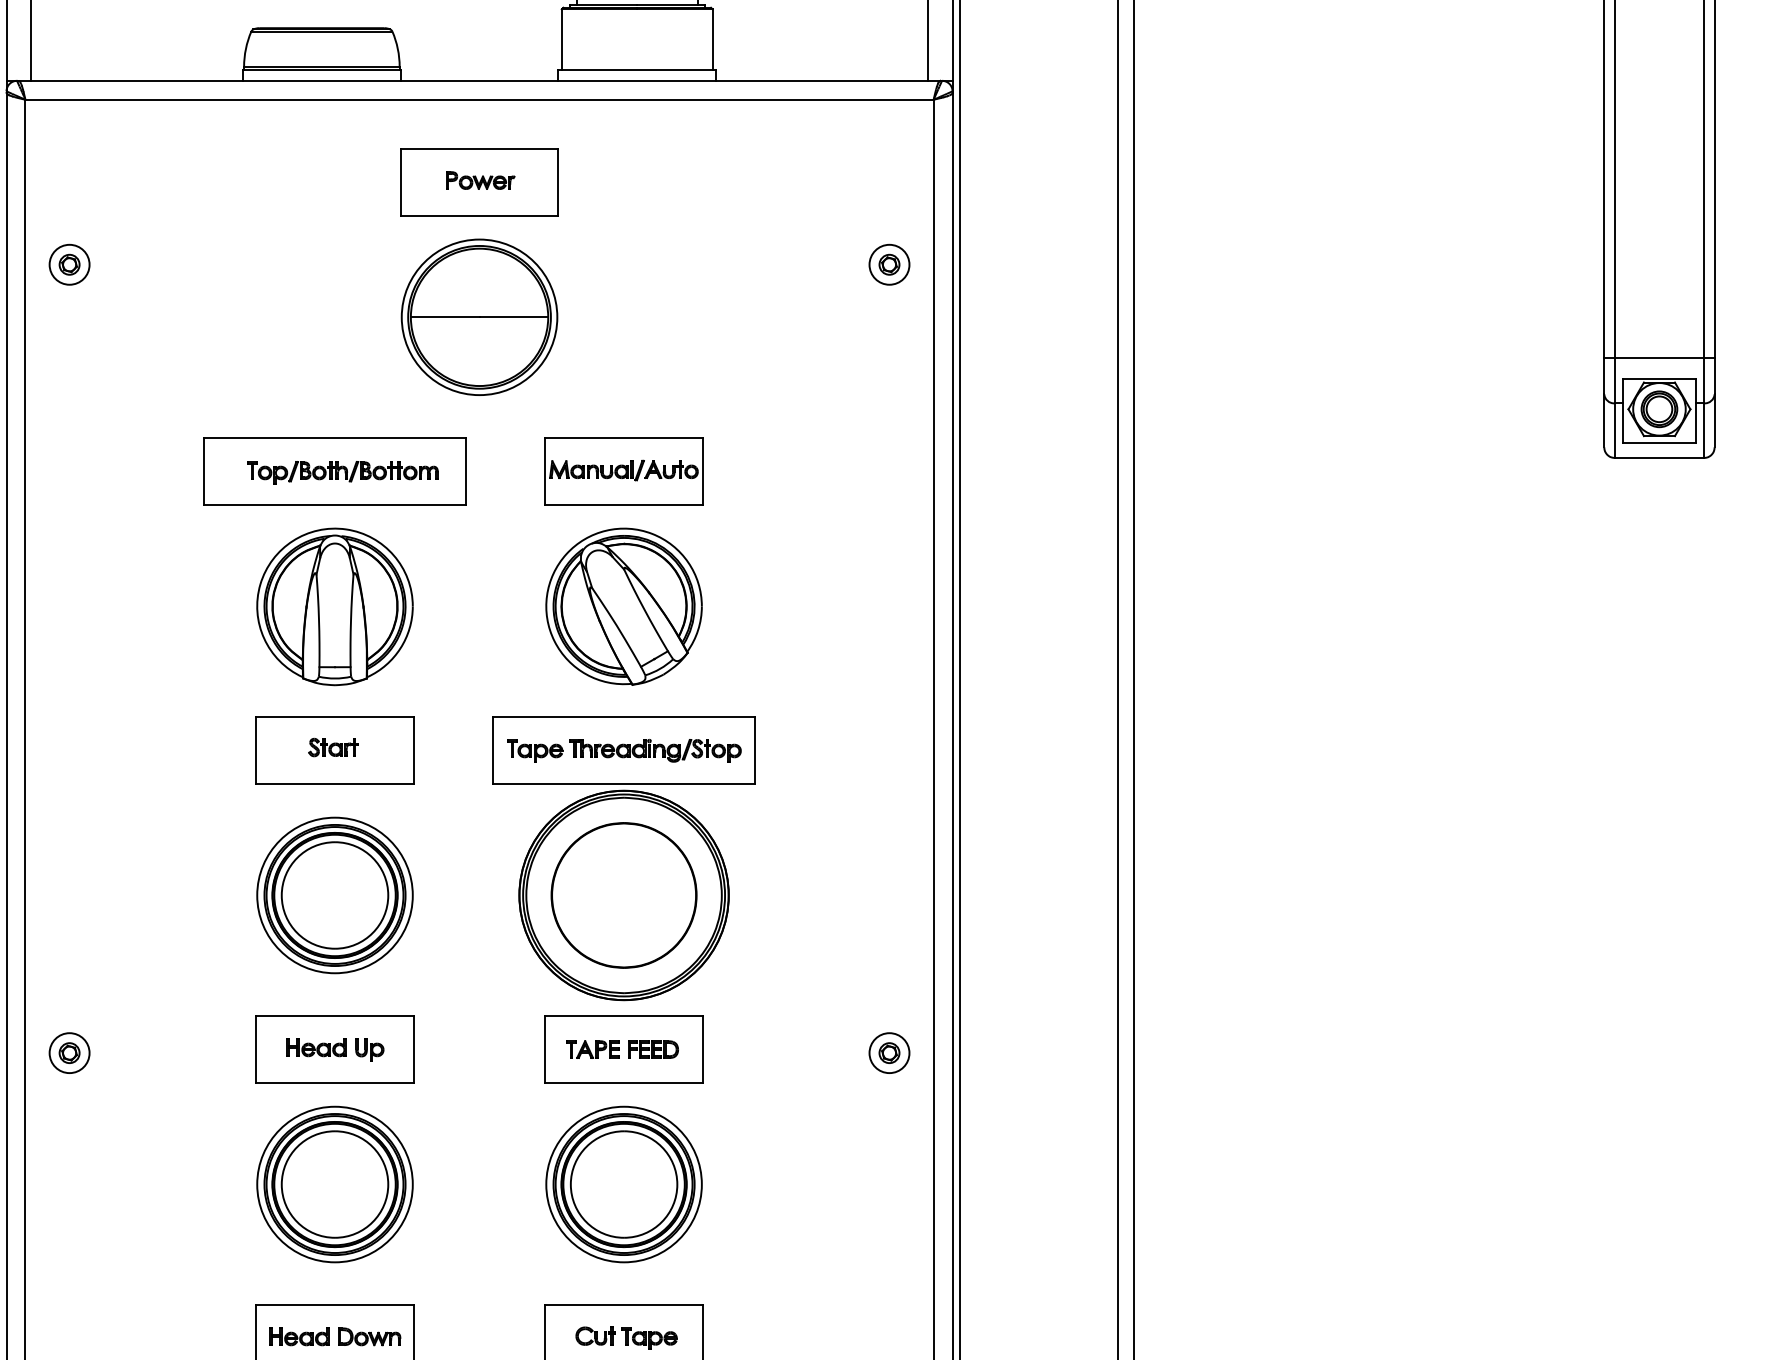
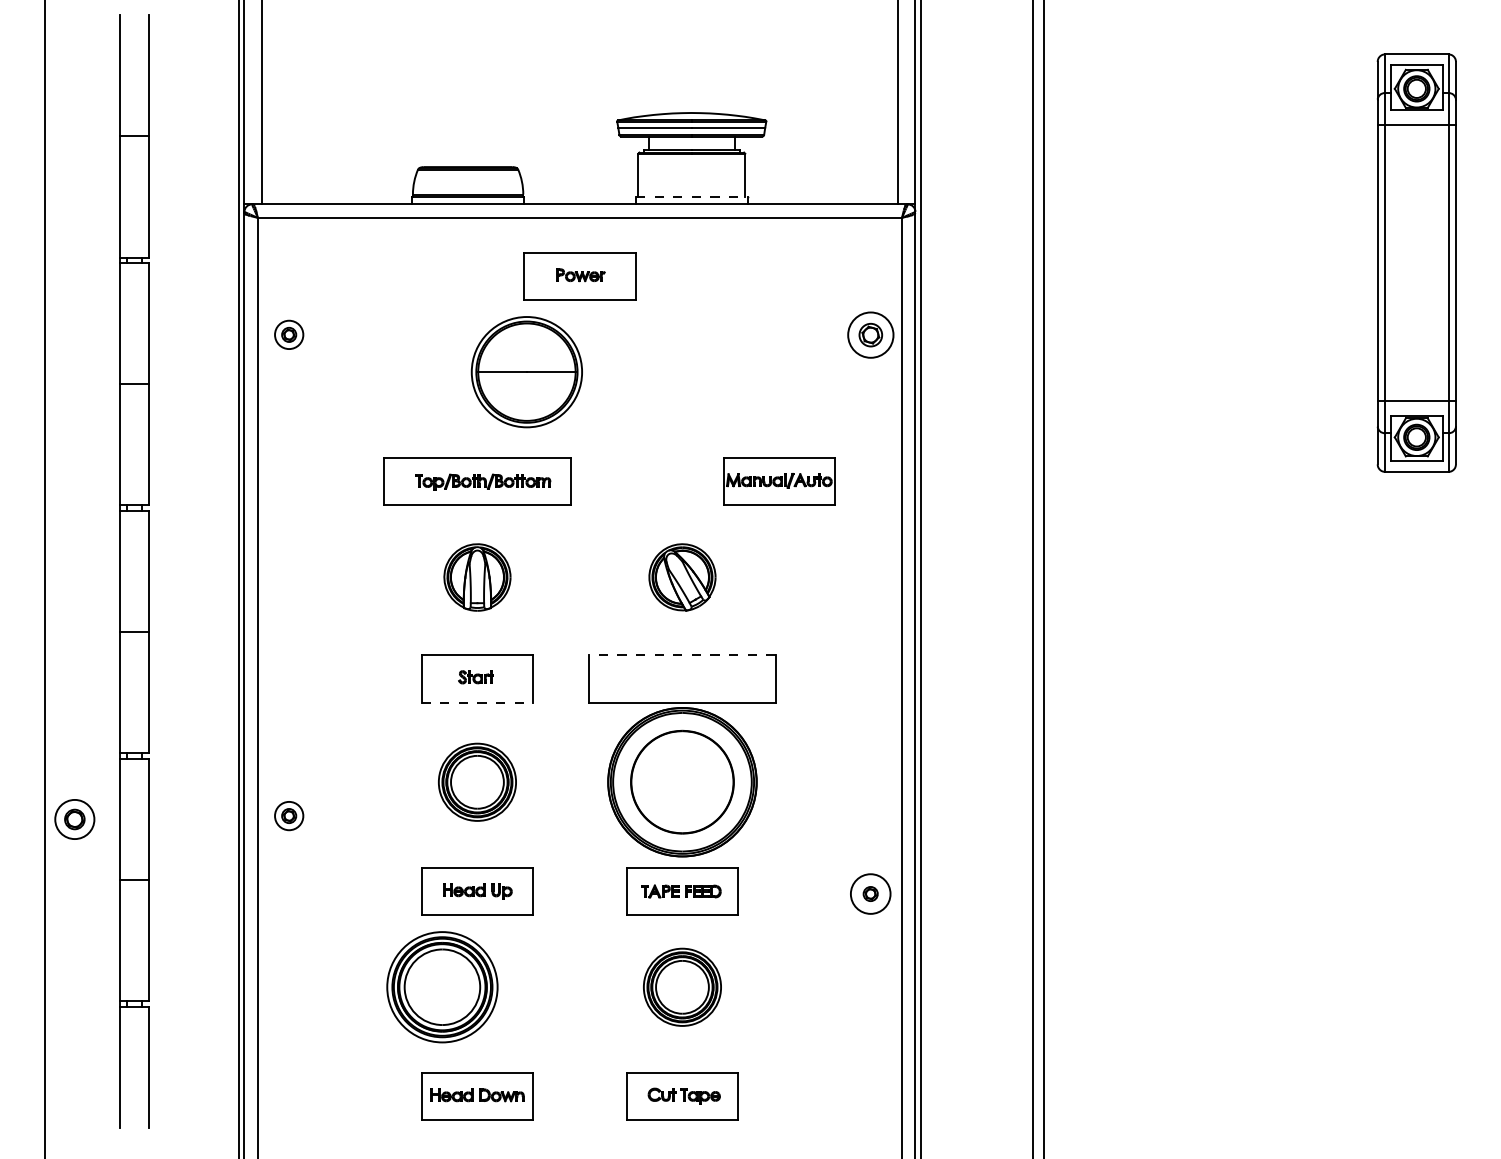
line: (636, 69) -> (691, 196), solid -> dashed
part: (889, 264) -> (870, 334), size x1.6
part: (478, 317) -> (526, 372), moved
part: (624, 471) -> (779, 481), moved
part: (335, 606) -> (477, 577), size x0.6
part: (624, 606) -> (682, 577), size x0.6
line: (622, 716) -> (681, 655), solid -> dashed
part: (624, 750) -> (682, 679), removed
line: (335, 783) -> (477, 702), solid -> dashed
part: (335, 895) -> (477, 782), size x0.7
circle: (889, 1052) -> (870, 893), size x1.4
part: (70, 1053) -> (289, 816), moved
part: (335, 1184) -> (442, 987), moved
part: (624, 1184) -> (682, 987), size x0.7

